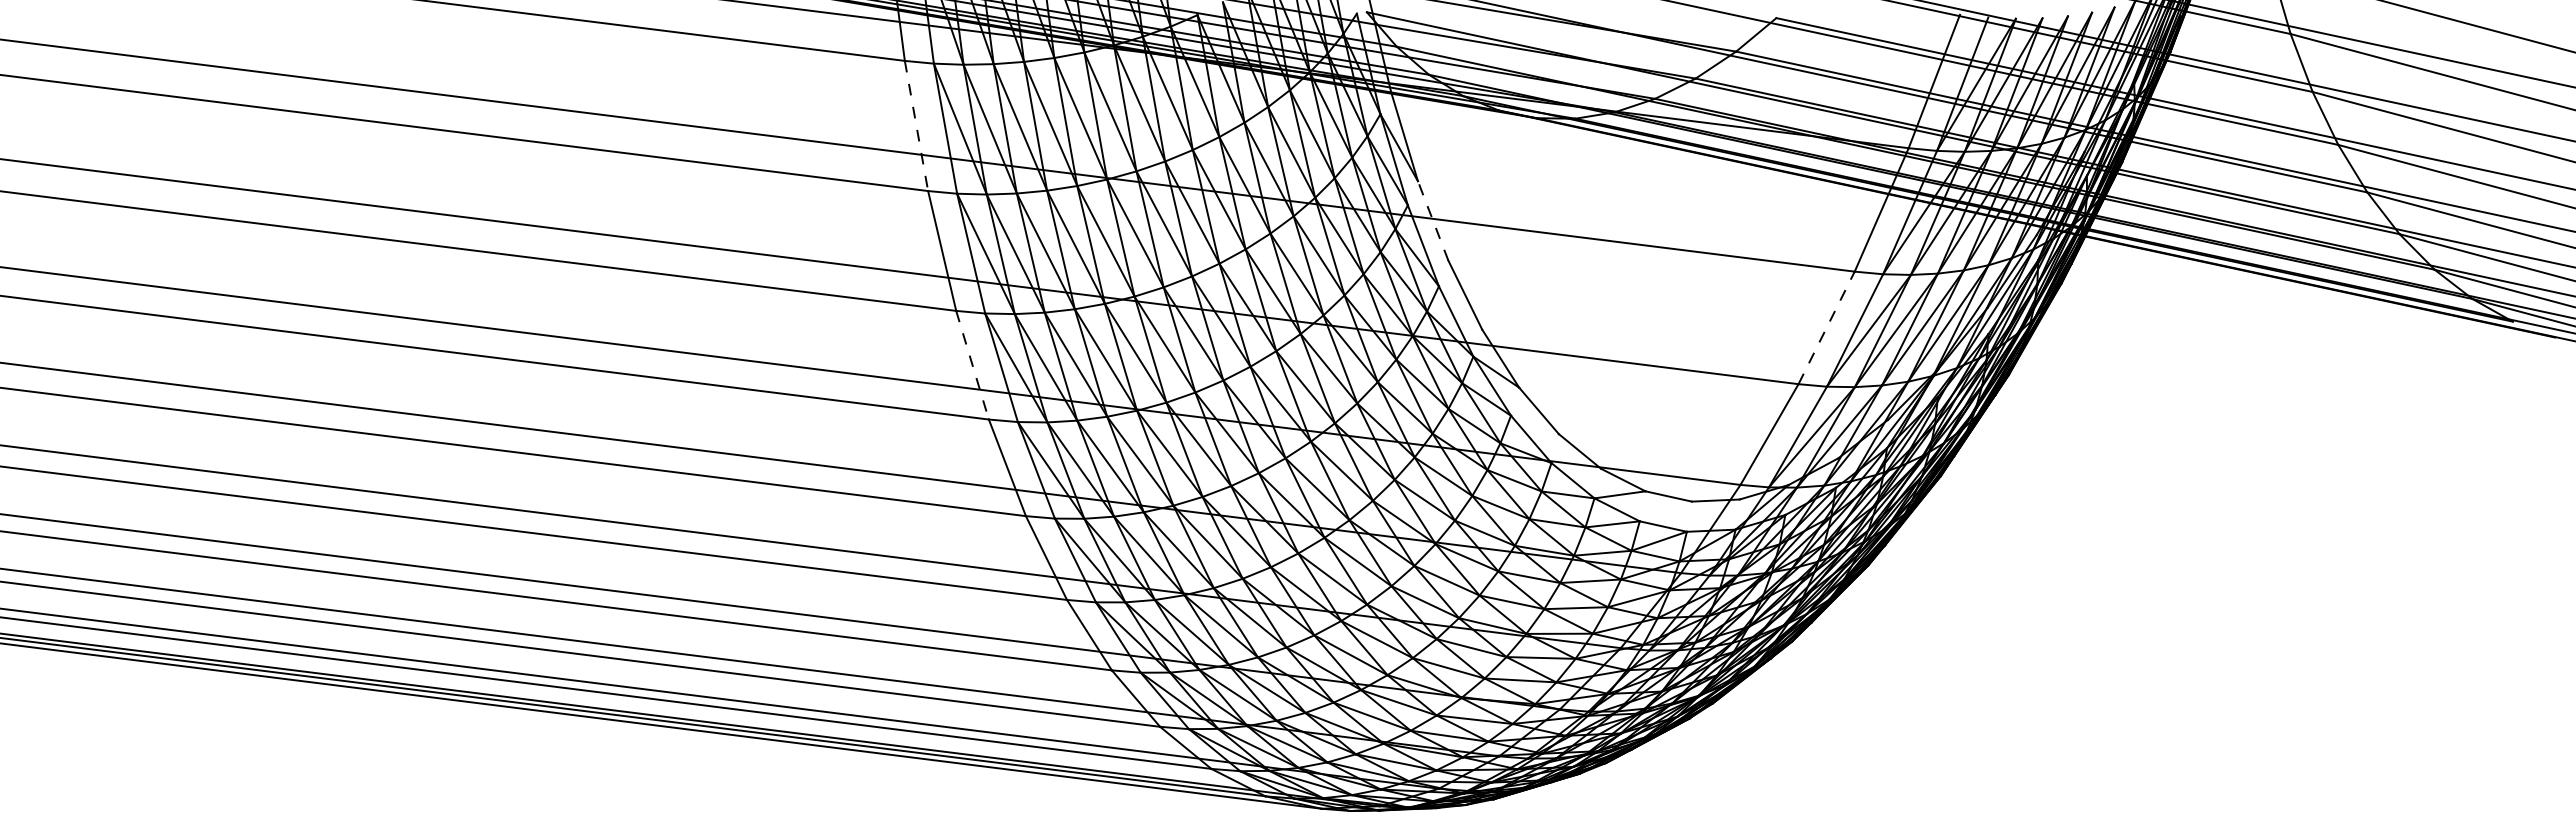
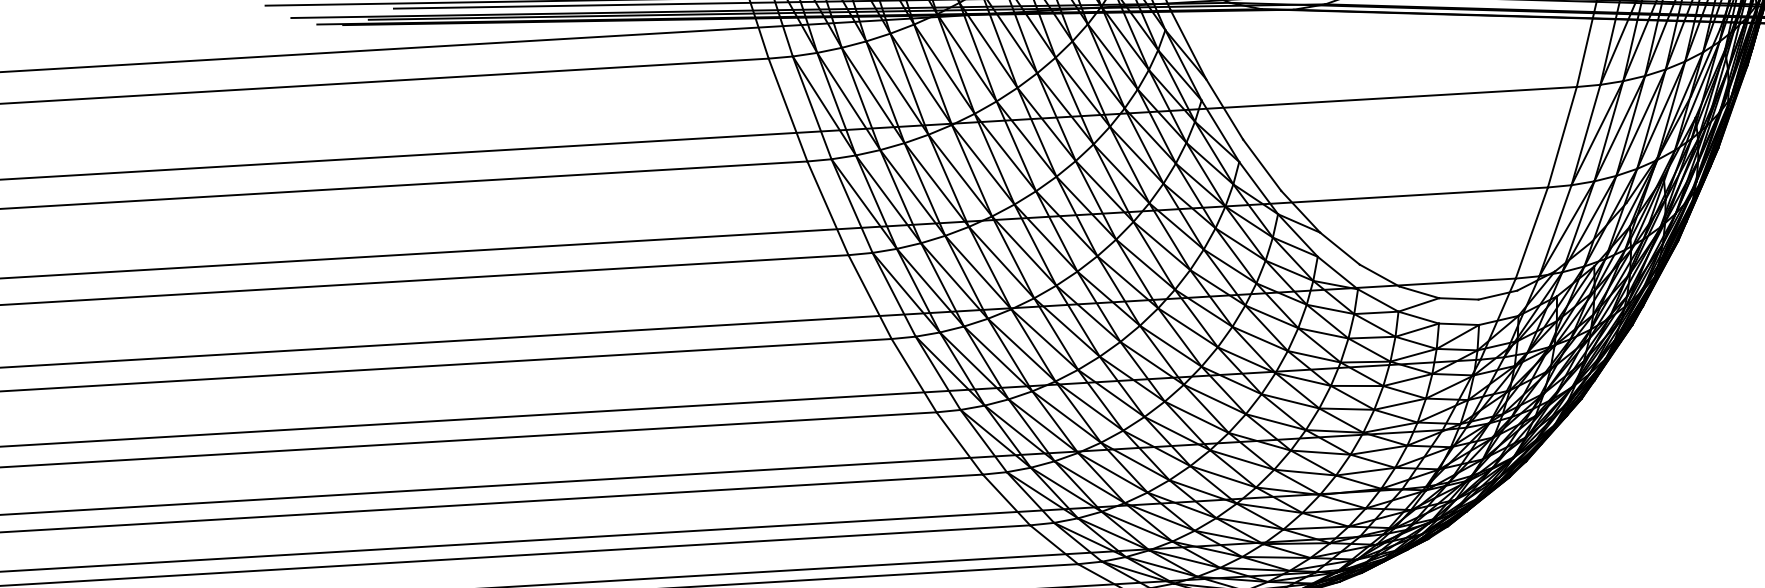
line: (916, 126) -> (788, 110), dashed -> solid
line: (1433, 220) -> (1224, 109), dashed -> solid
line: (1826, 327) -> (1562, 136), dashed -> solid
line: (972, 365) -> (870, 297), dashed -> solid

